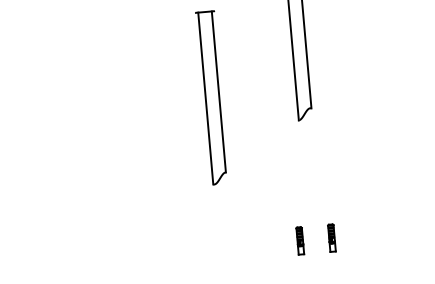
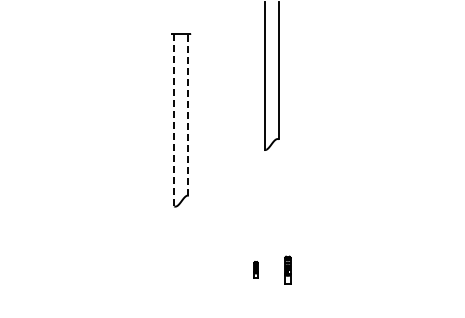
line: (219, 91) -> (188, 114), solid -> dashed
line: (205, 98) -> (174, 120), solid -> dashed
part: (299, 240) -> (255, 269), size x0.6

